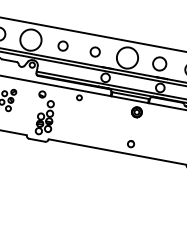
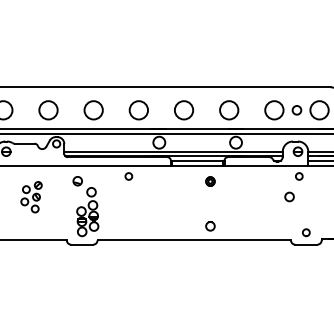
circle: (30, 40) -> (48, 110), size x0.62
circle: (62, 46) -> (93, 110), size x1.43
circle: (95, 52) -> (138, 110), size x1.43
circle: (127, 58) -> (183, 110), size x0.62
part: (136, 112) -> (210, 181), size x0.62

